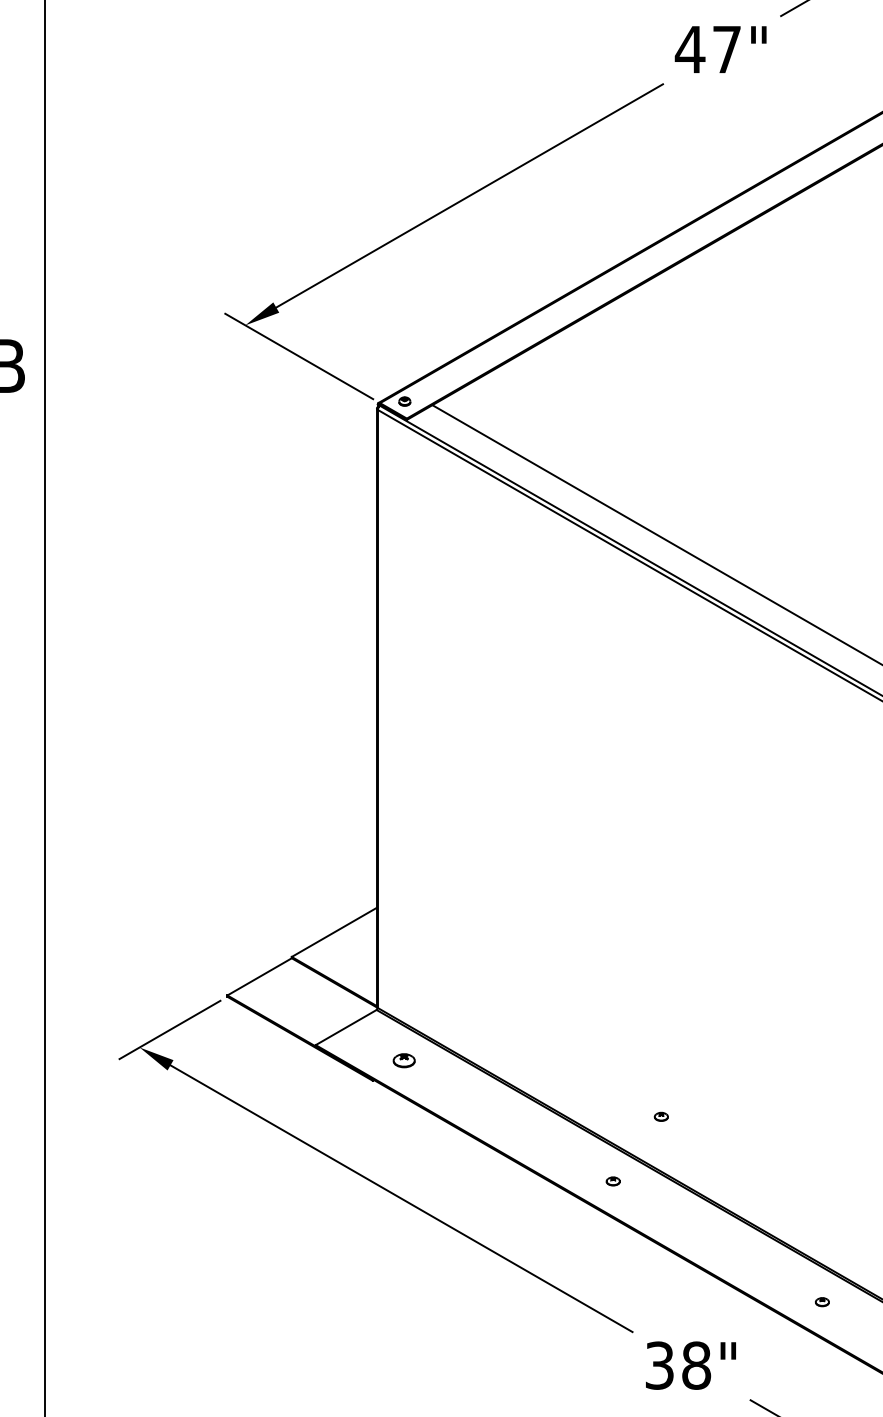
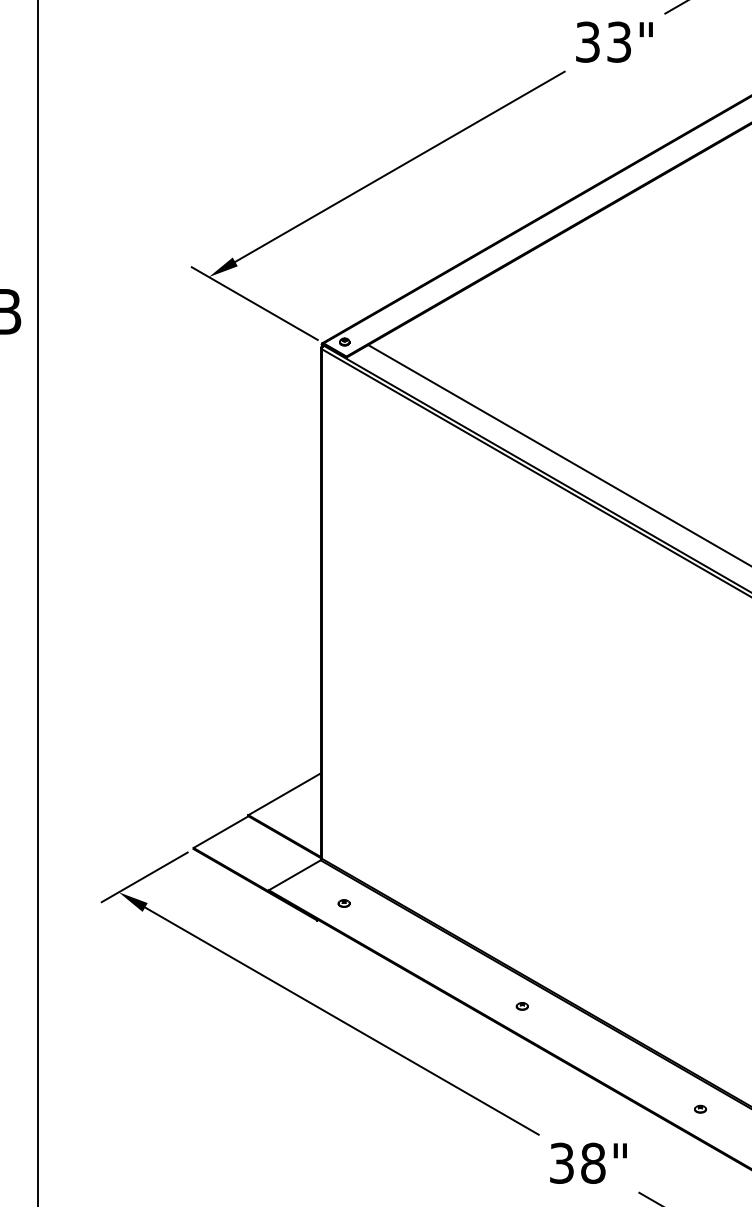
text: (707, 48) -> (602, 41), 47" -> 33"
part: (403, 1060) -> (343, 903), size x0.62
part: (660, 1116) -> (562, 951), removed

